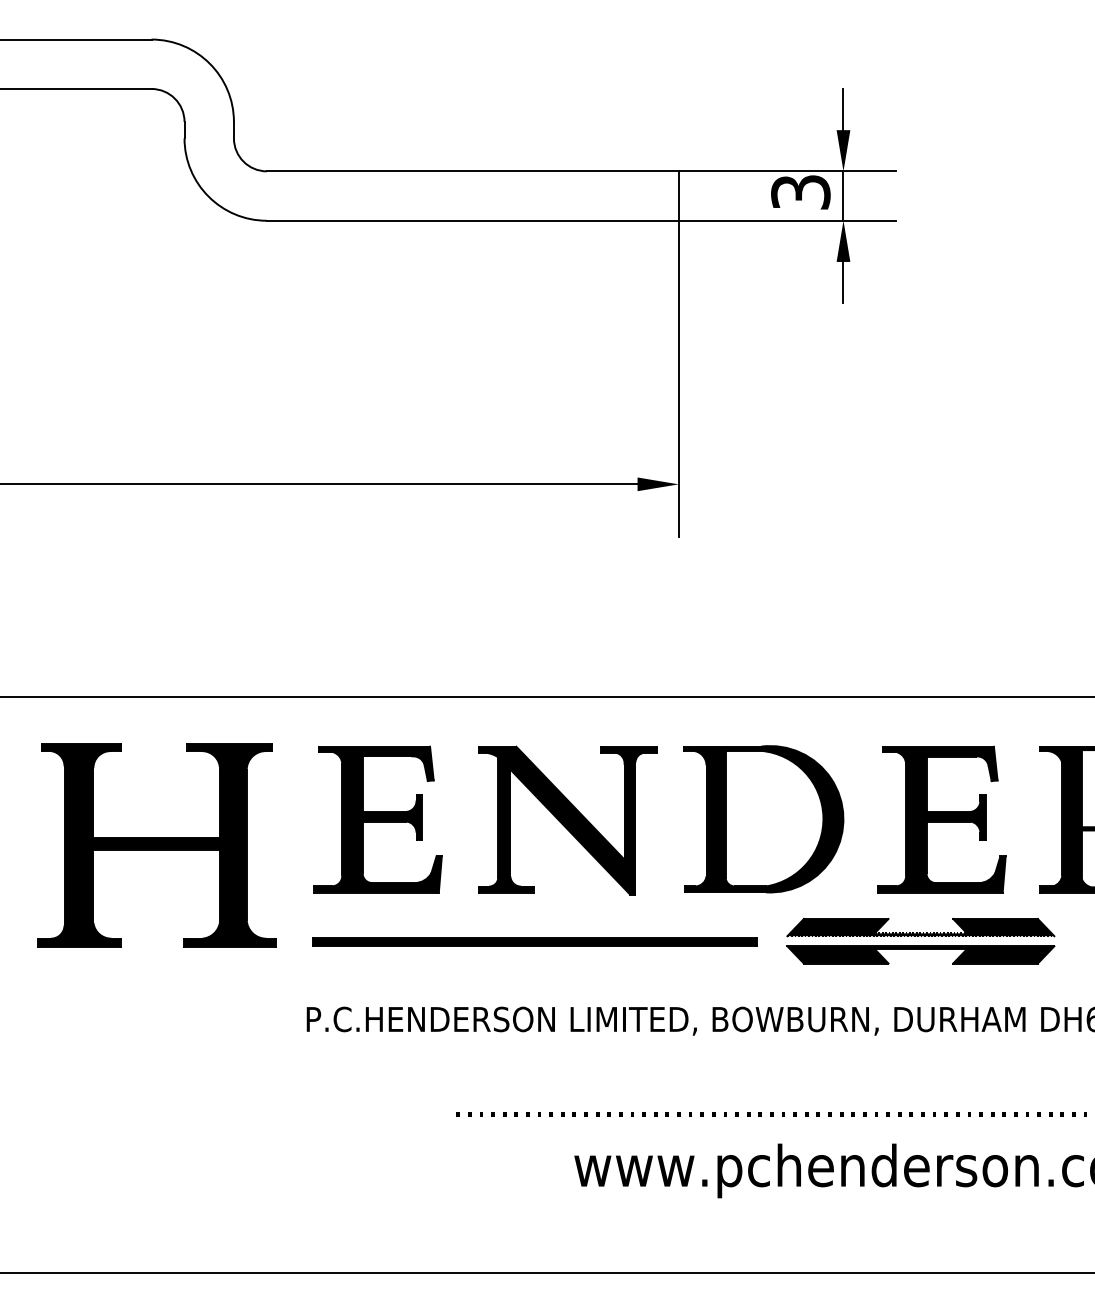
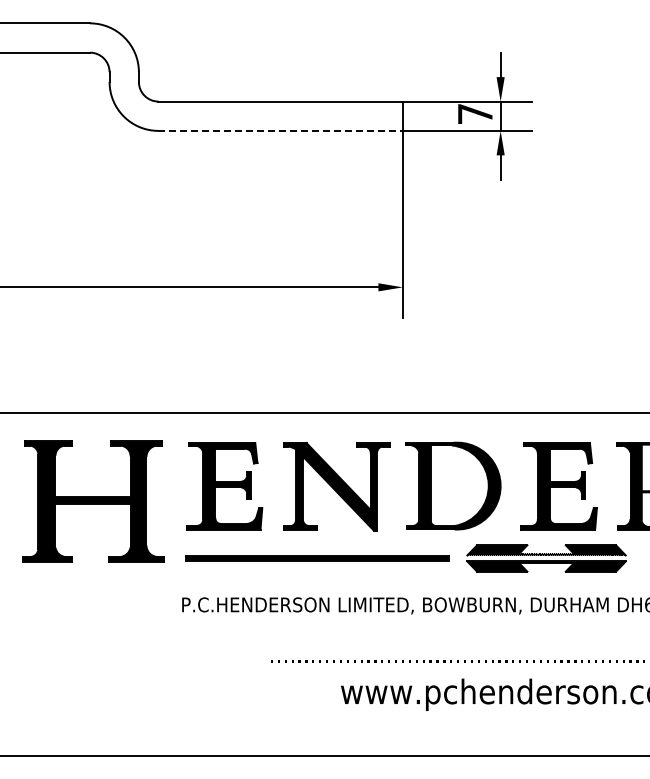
text: (801, 193) -> (475, 114), 3 -> 7
line: (474, 220) -> (281, 130), solid -> dashed

